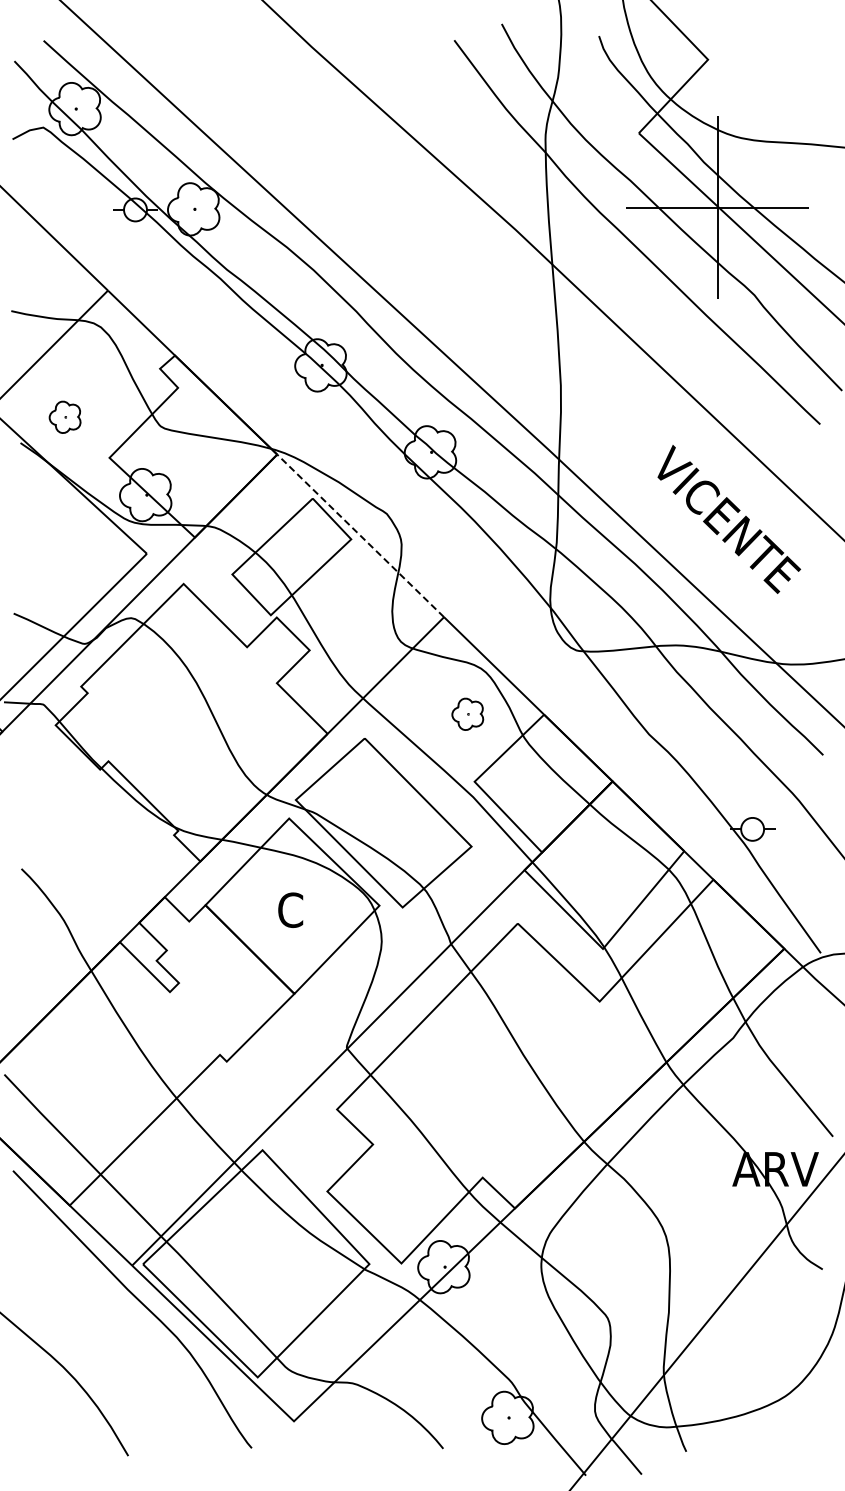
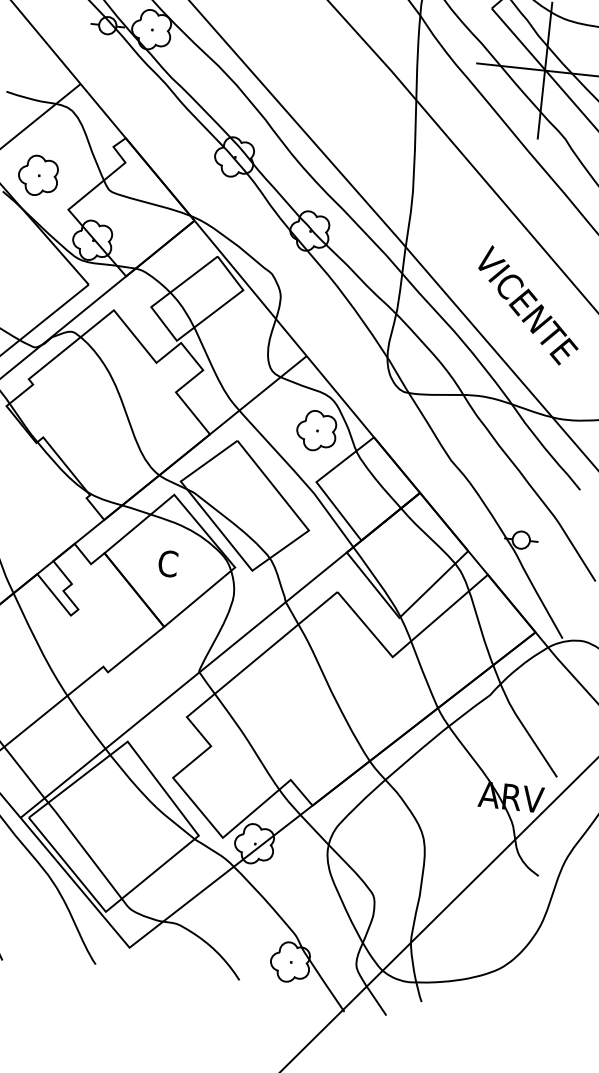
part: (64, 417) -> (37, 175), size x1.67
line: (359, 534) -> (249, 287), dashed -> solid
part: (467, 714) -> (316, 431), size x1.67

